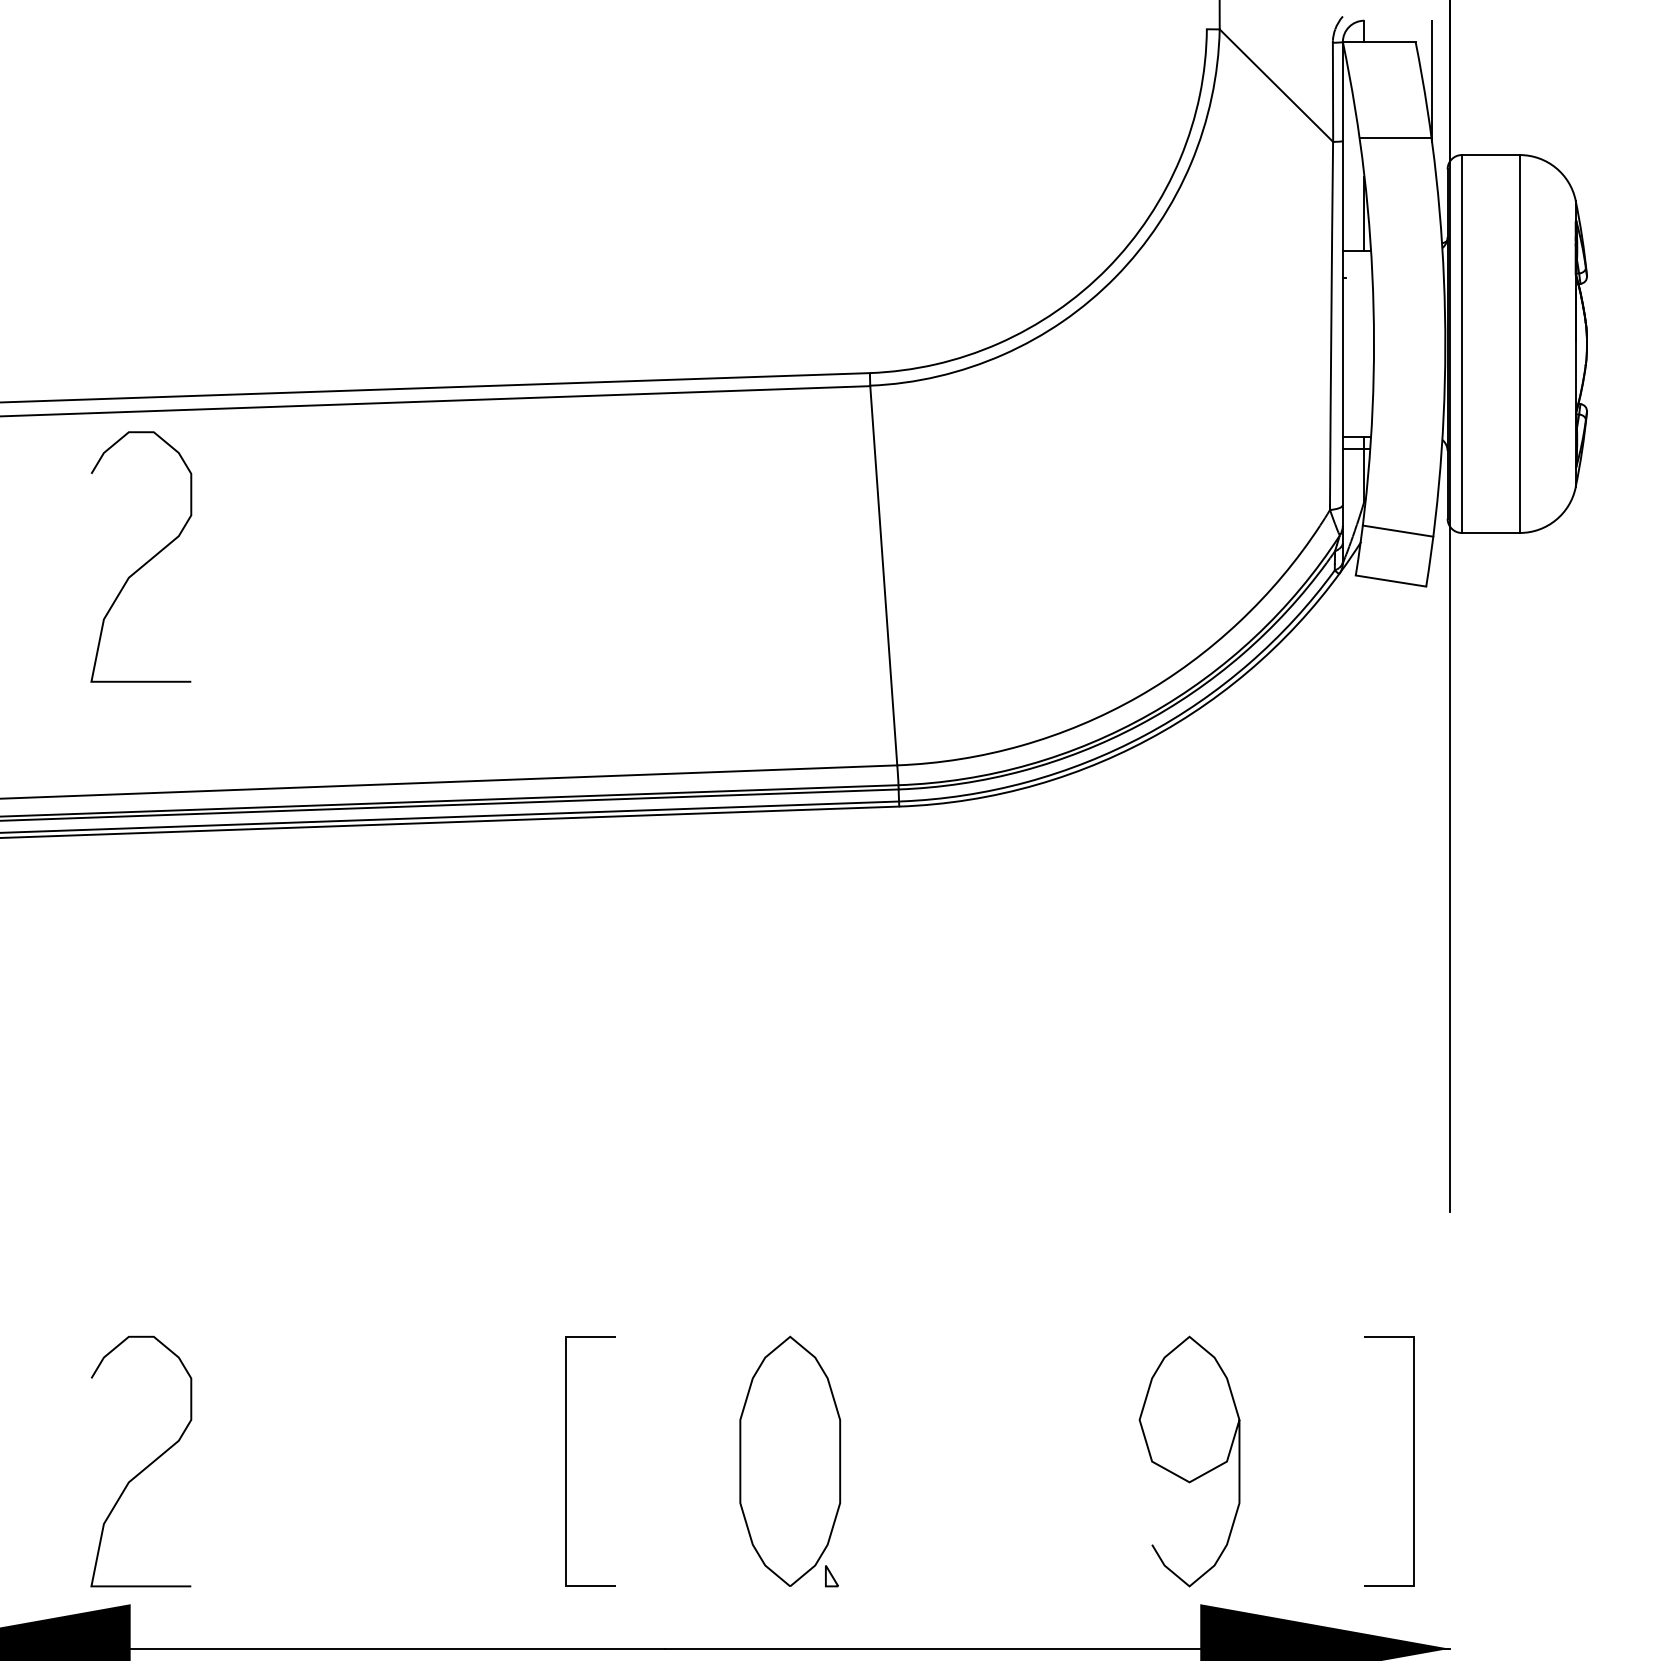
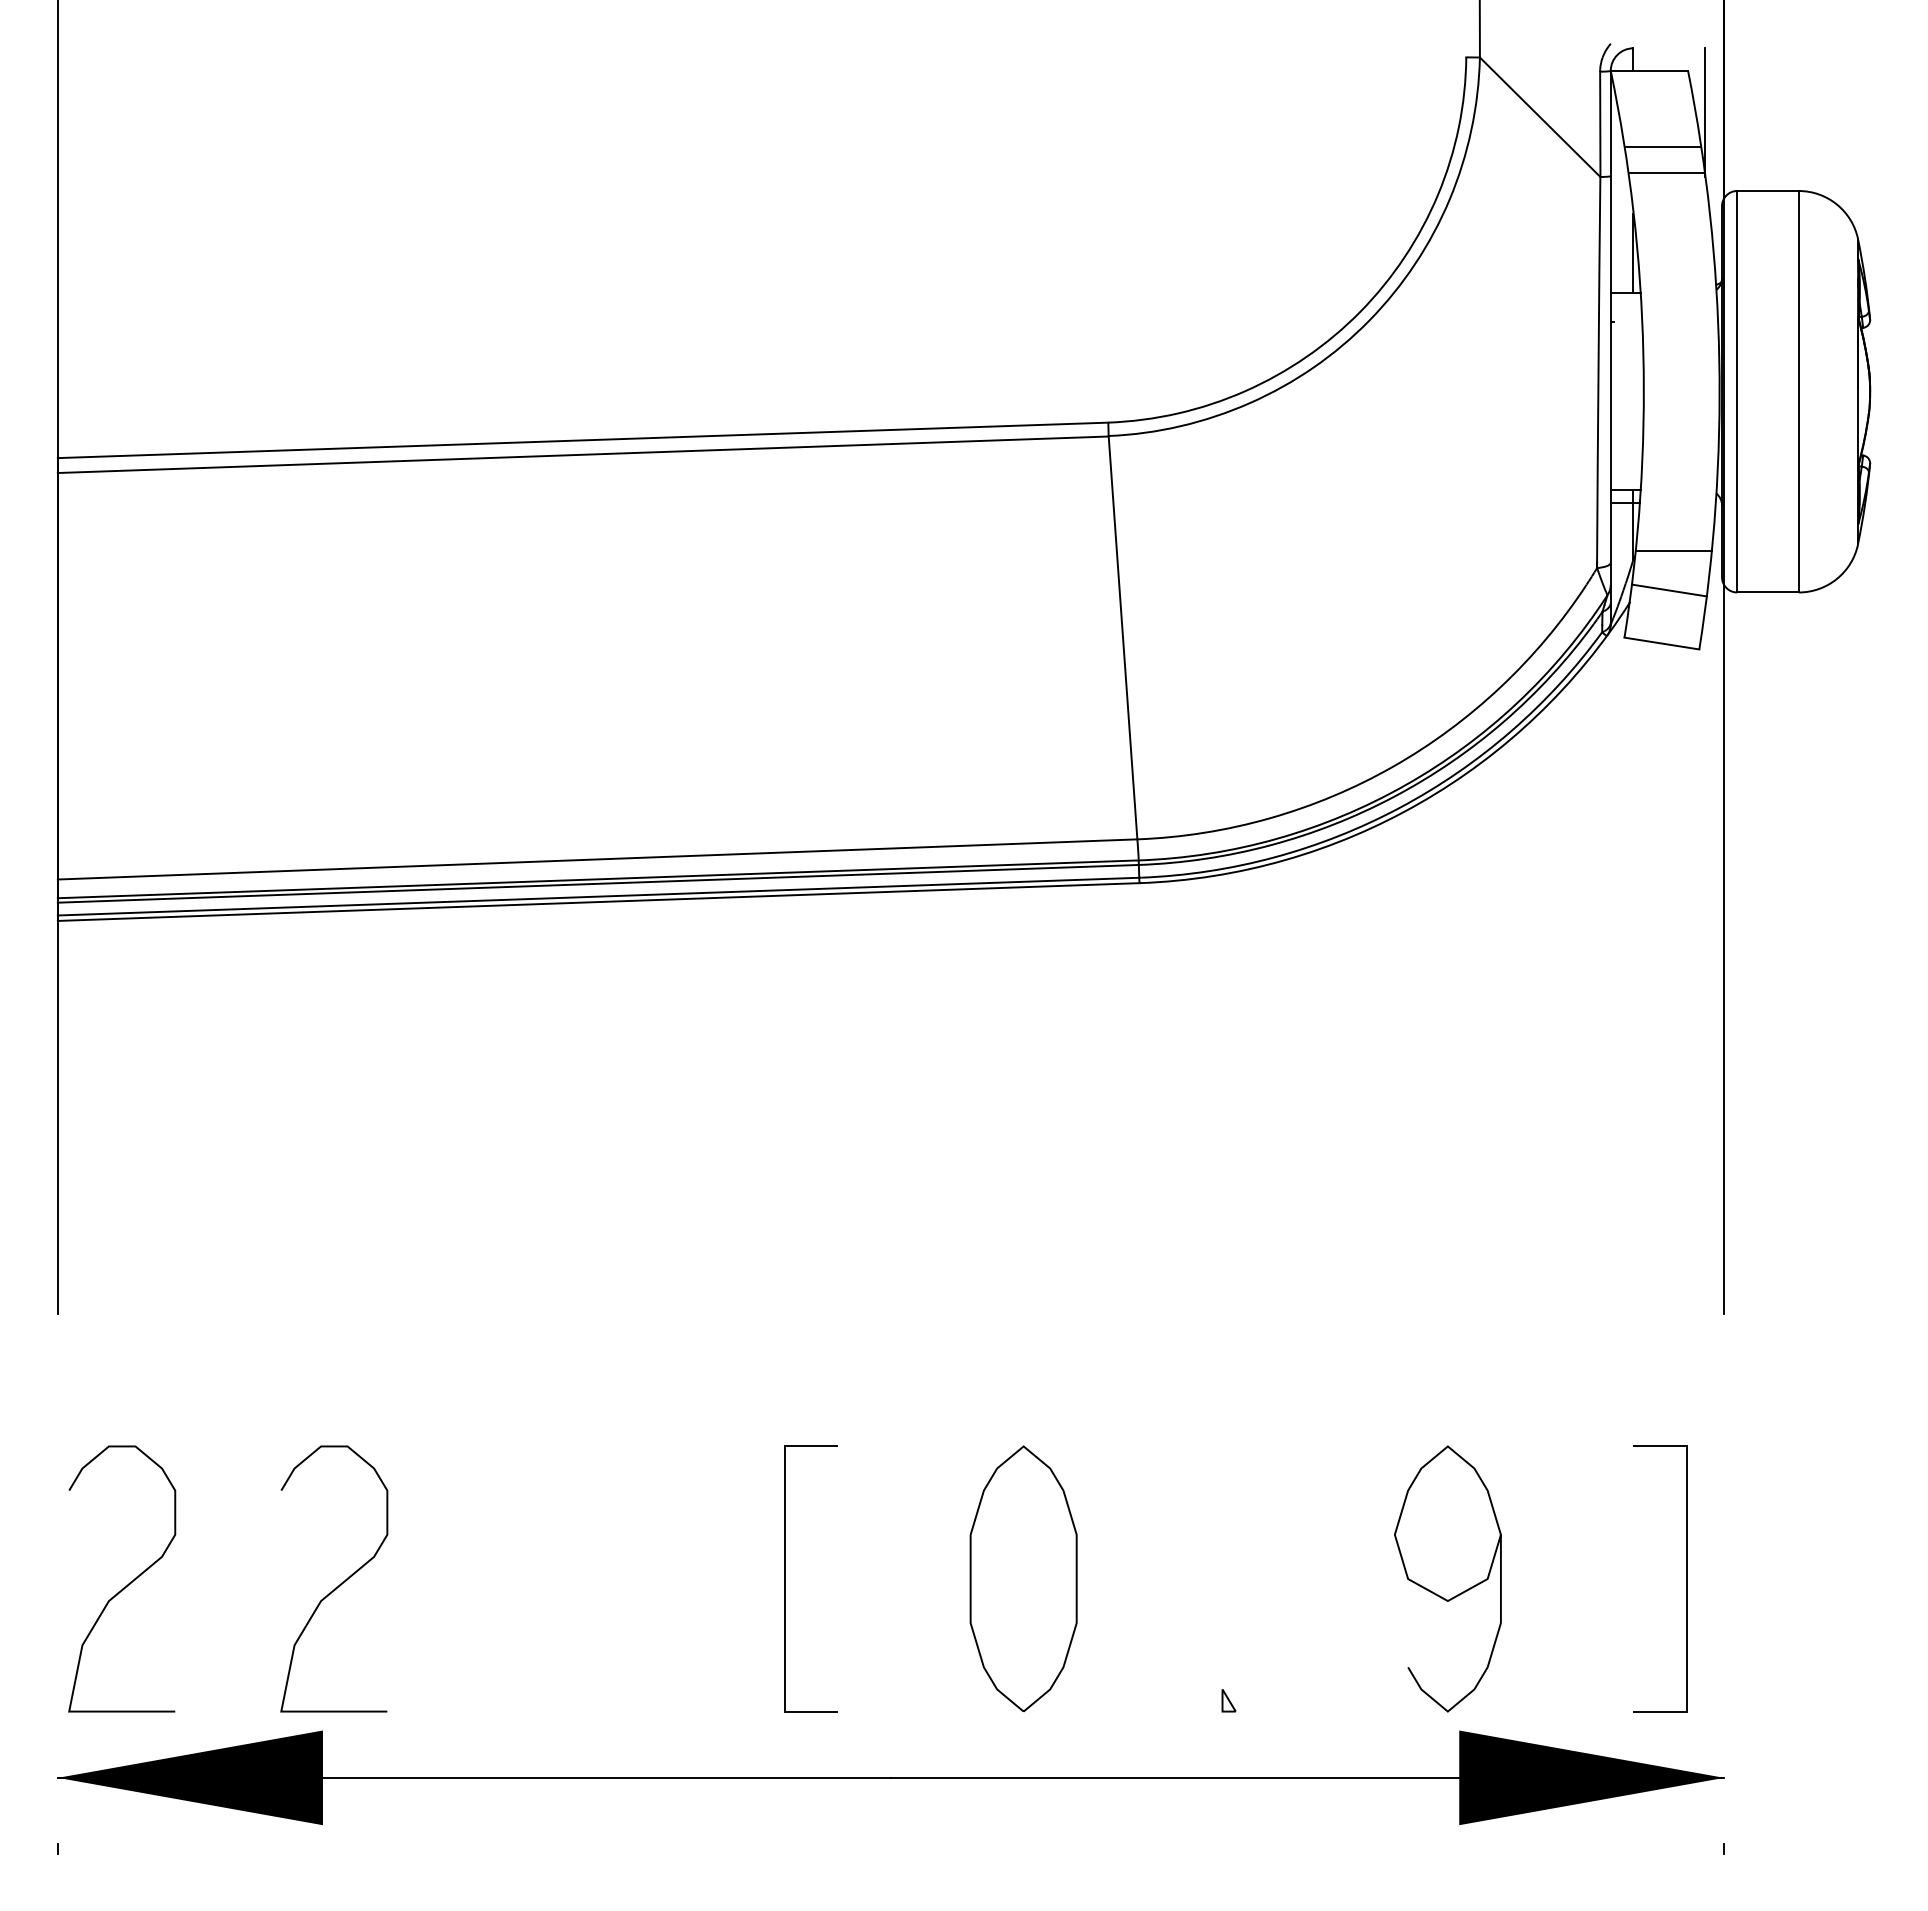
line: (1391, 113) -> (1662, 146), added
line: (1401, 493) -> (1673, 550), added
curve: (147, 561) -> (340, 622), removed
part: (831, 1575) -> (1228, 1700), moved

